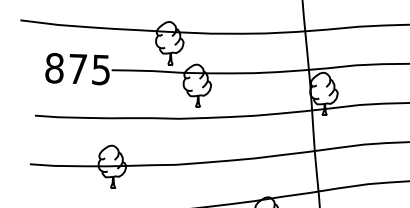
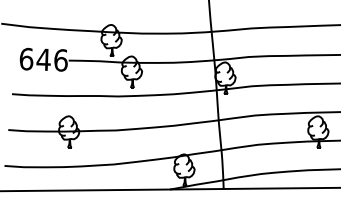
text: (77, 68) -> (43, 59), 875 -> 646

